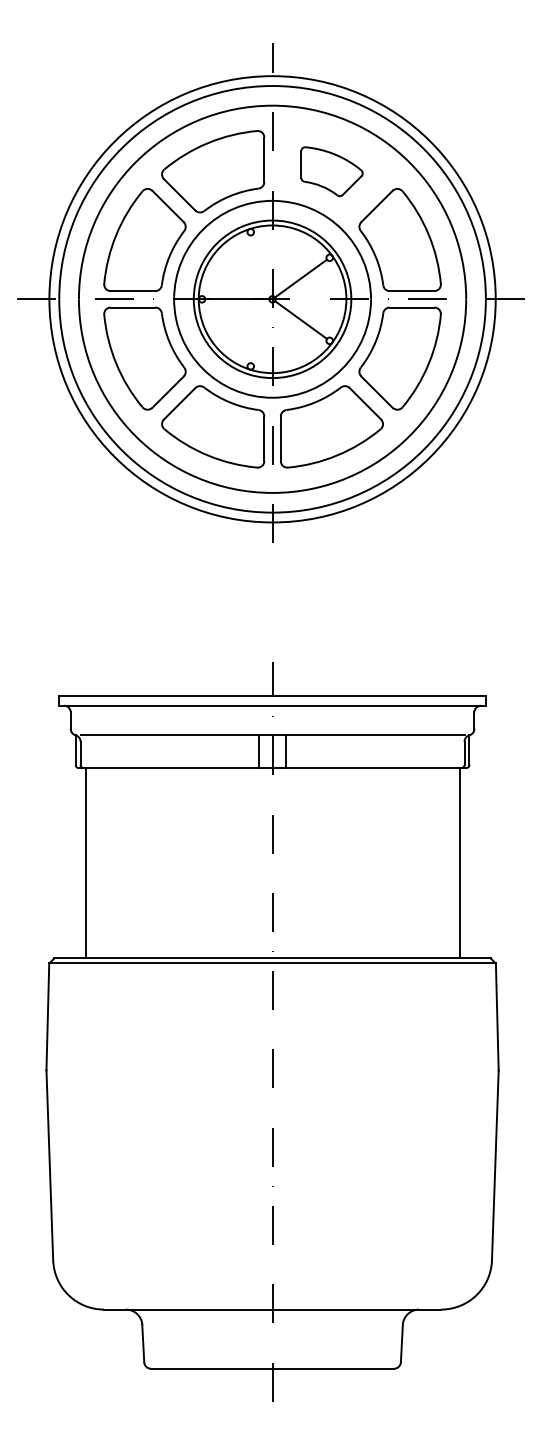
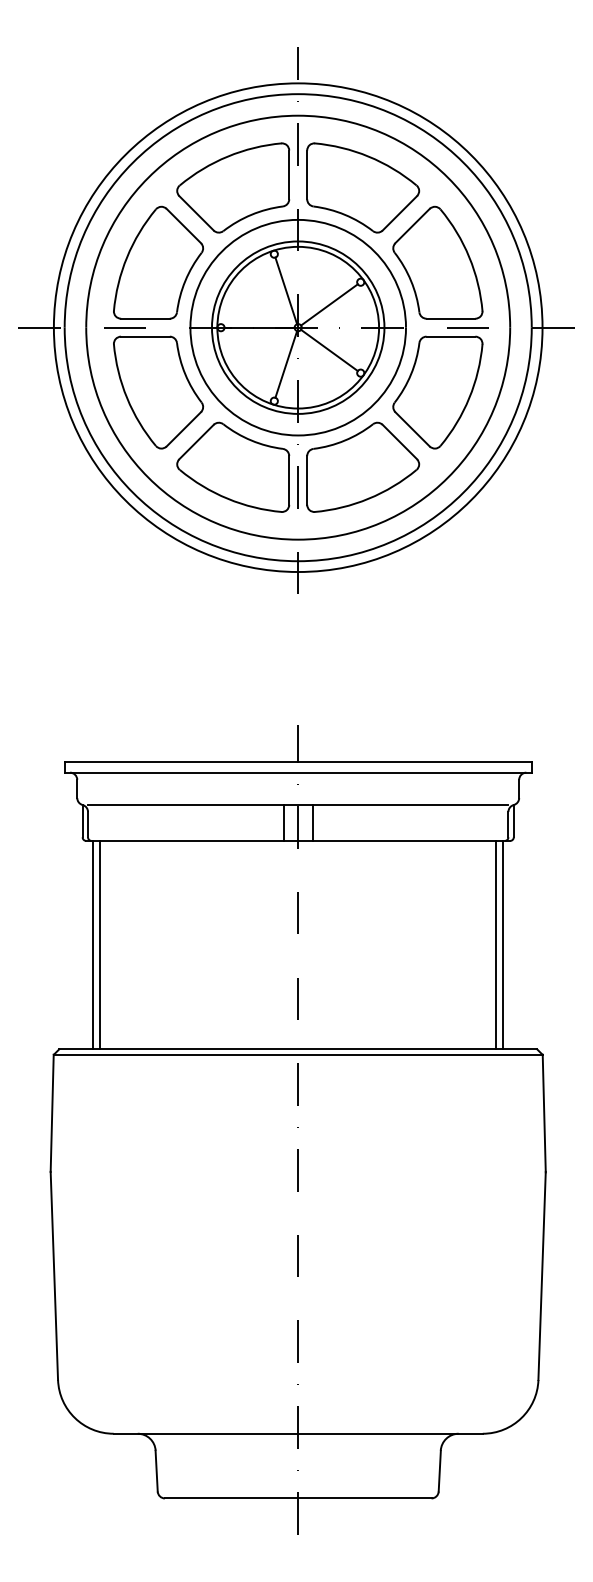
part: (332, 171) -> (363, 187), size x1.67
line: (261, 265) -> (286, 290), added
line: (261, 332) -> (286, 364), added
line: (91, 862) -> (100, 944), added
line: (453, 862) -> (496, 944), added

